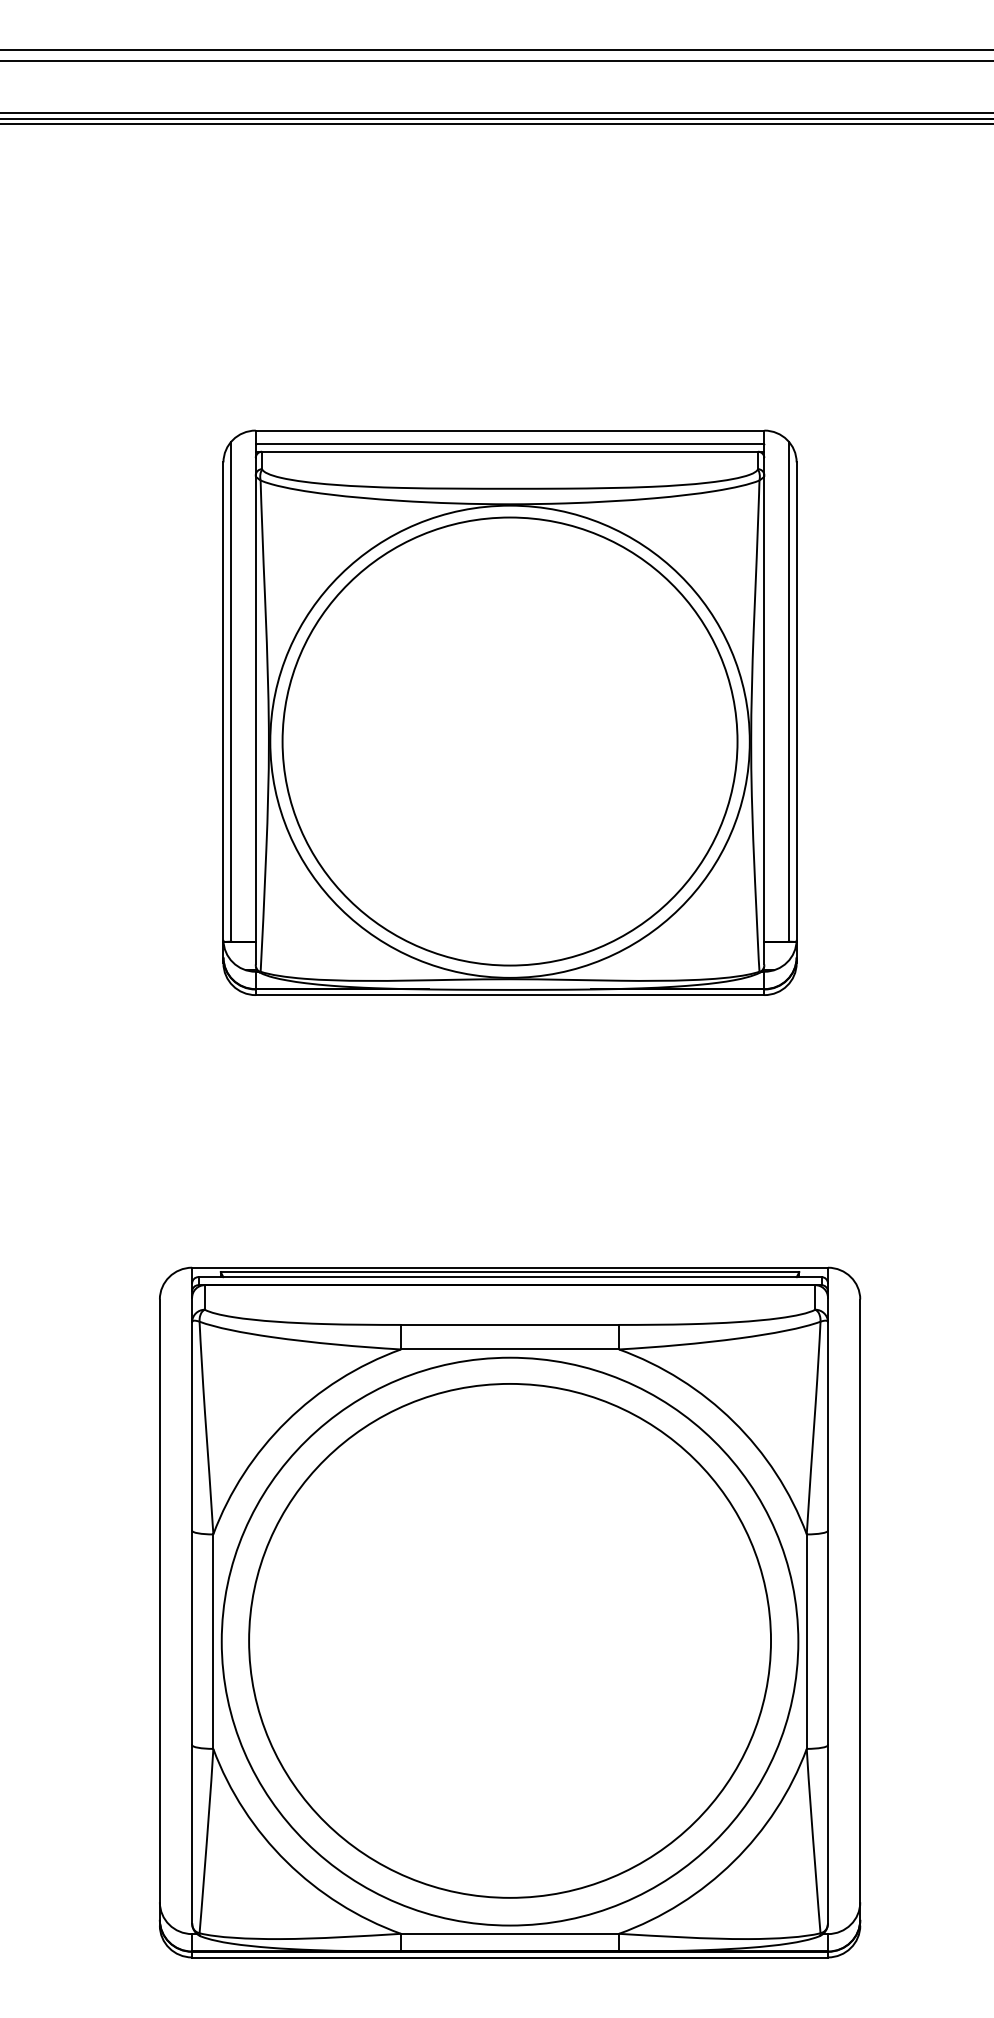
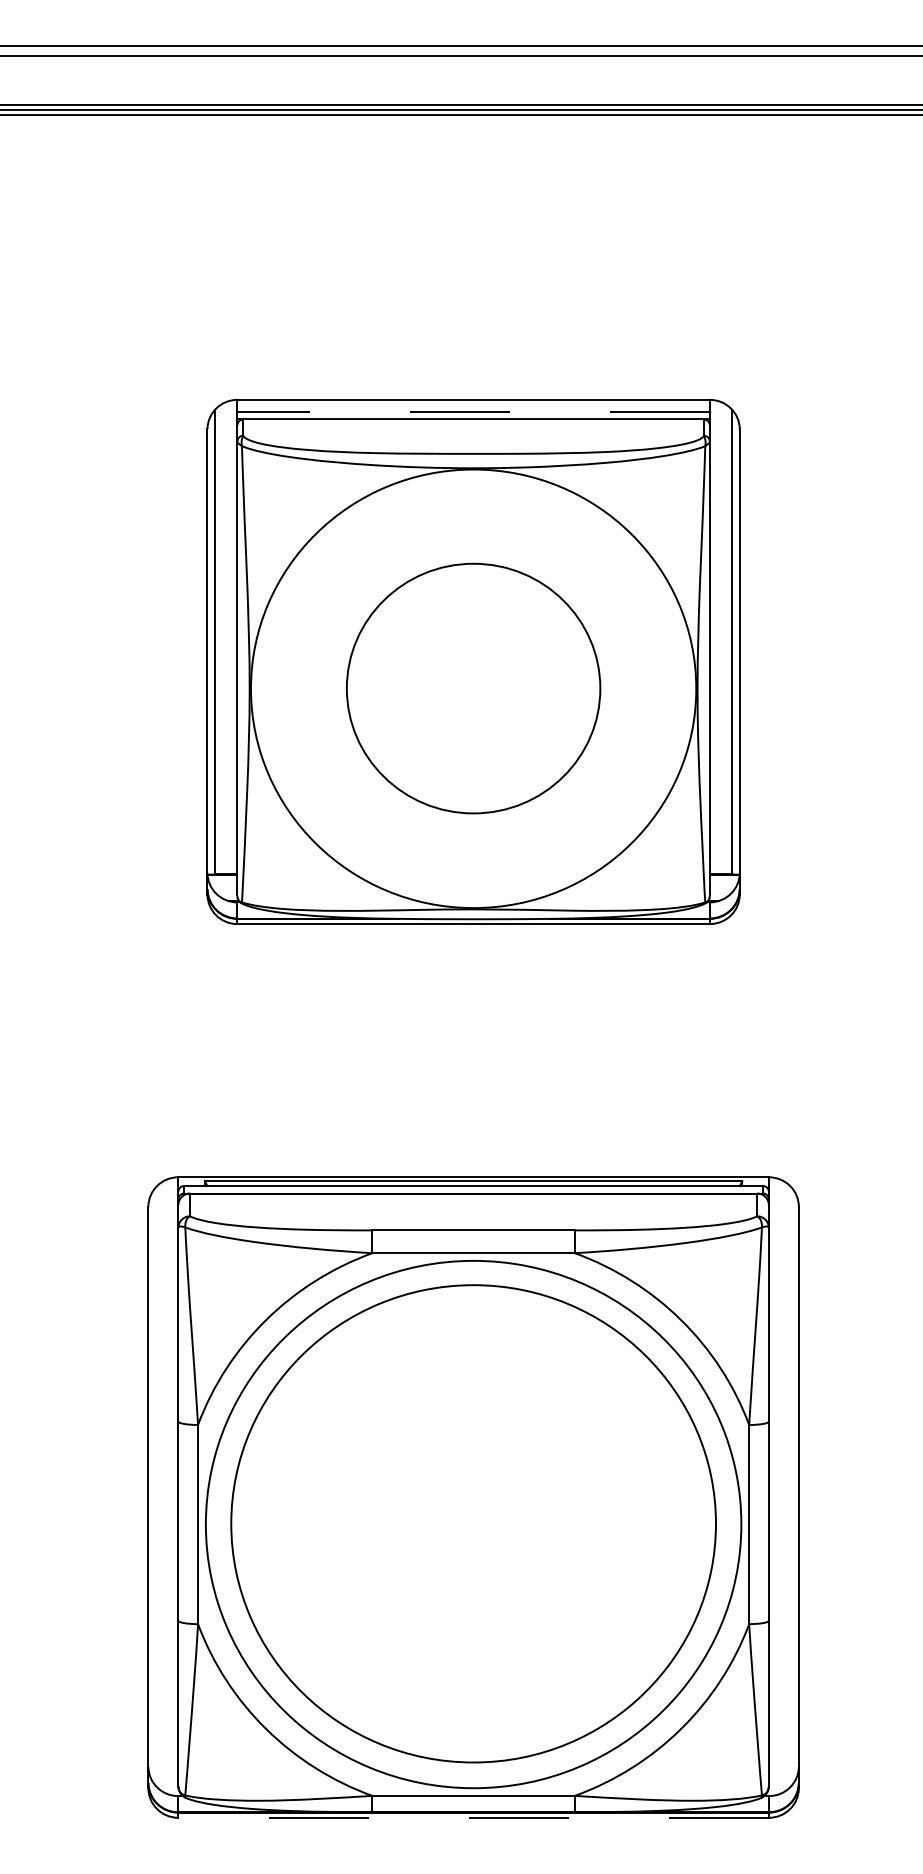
line: (509, 443) -> (473, 411), solid -> dashed
part: (509, 741) -> (473, 688), size x0.6
line: (510, 1957) -> (474, 1817), solid -> dashed

